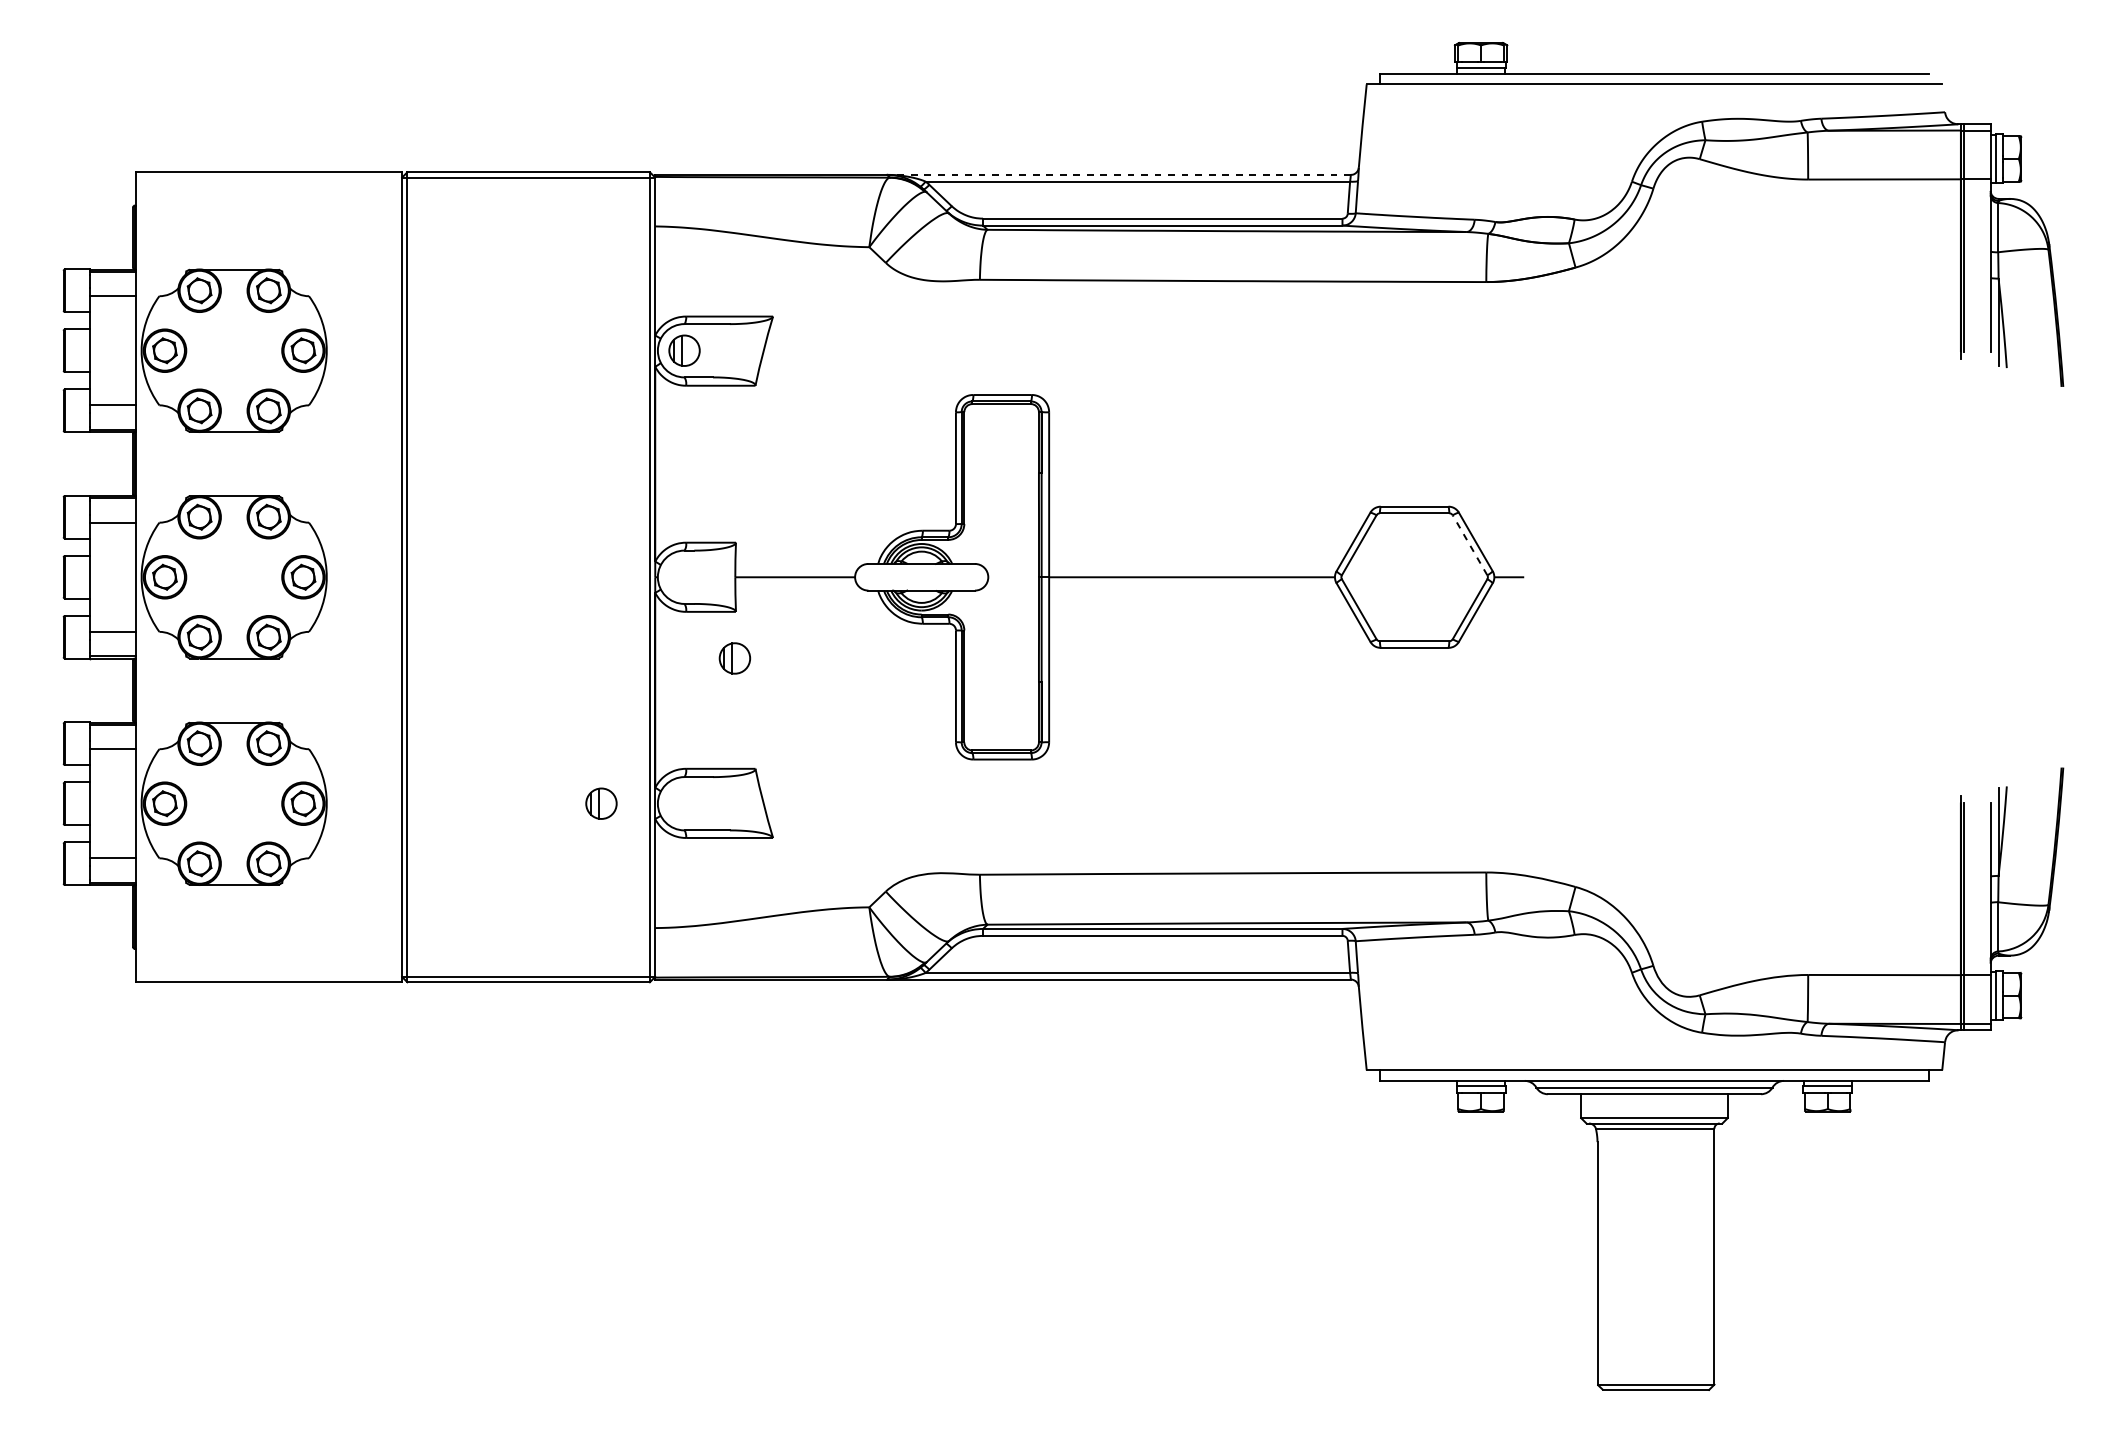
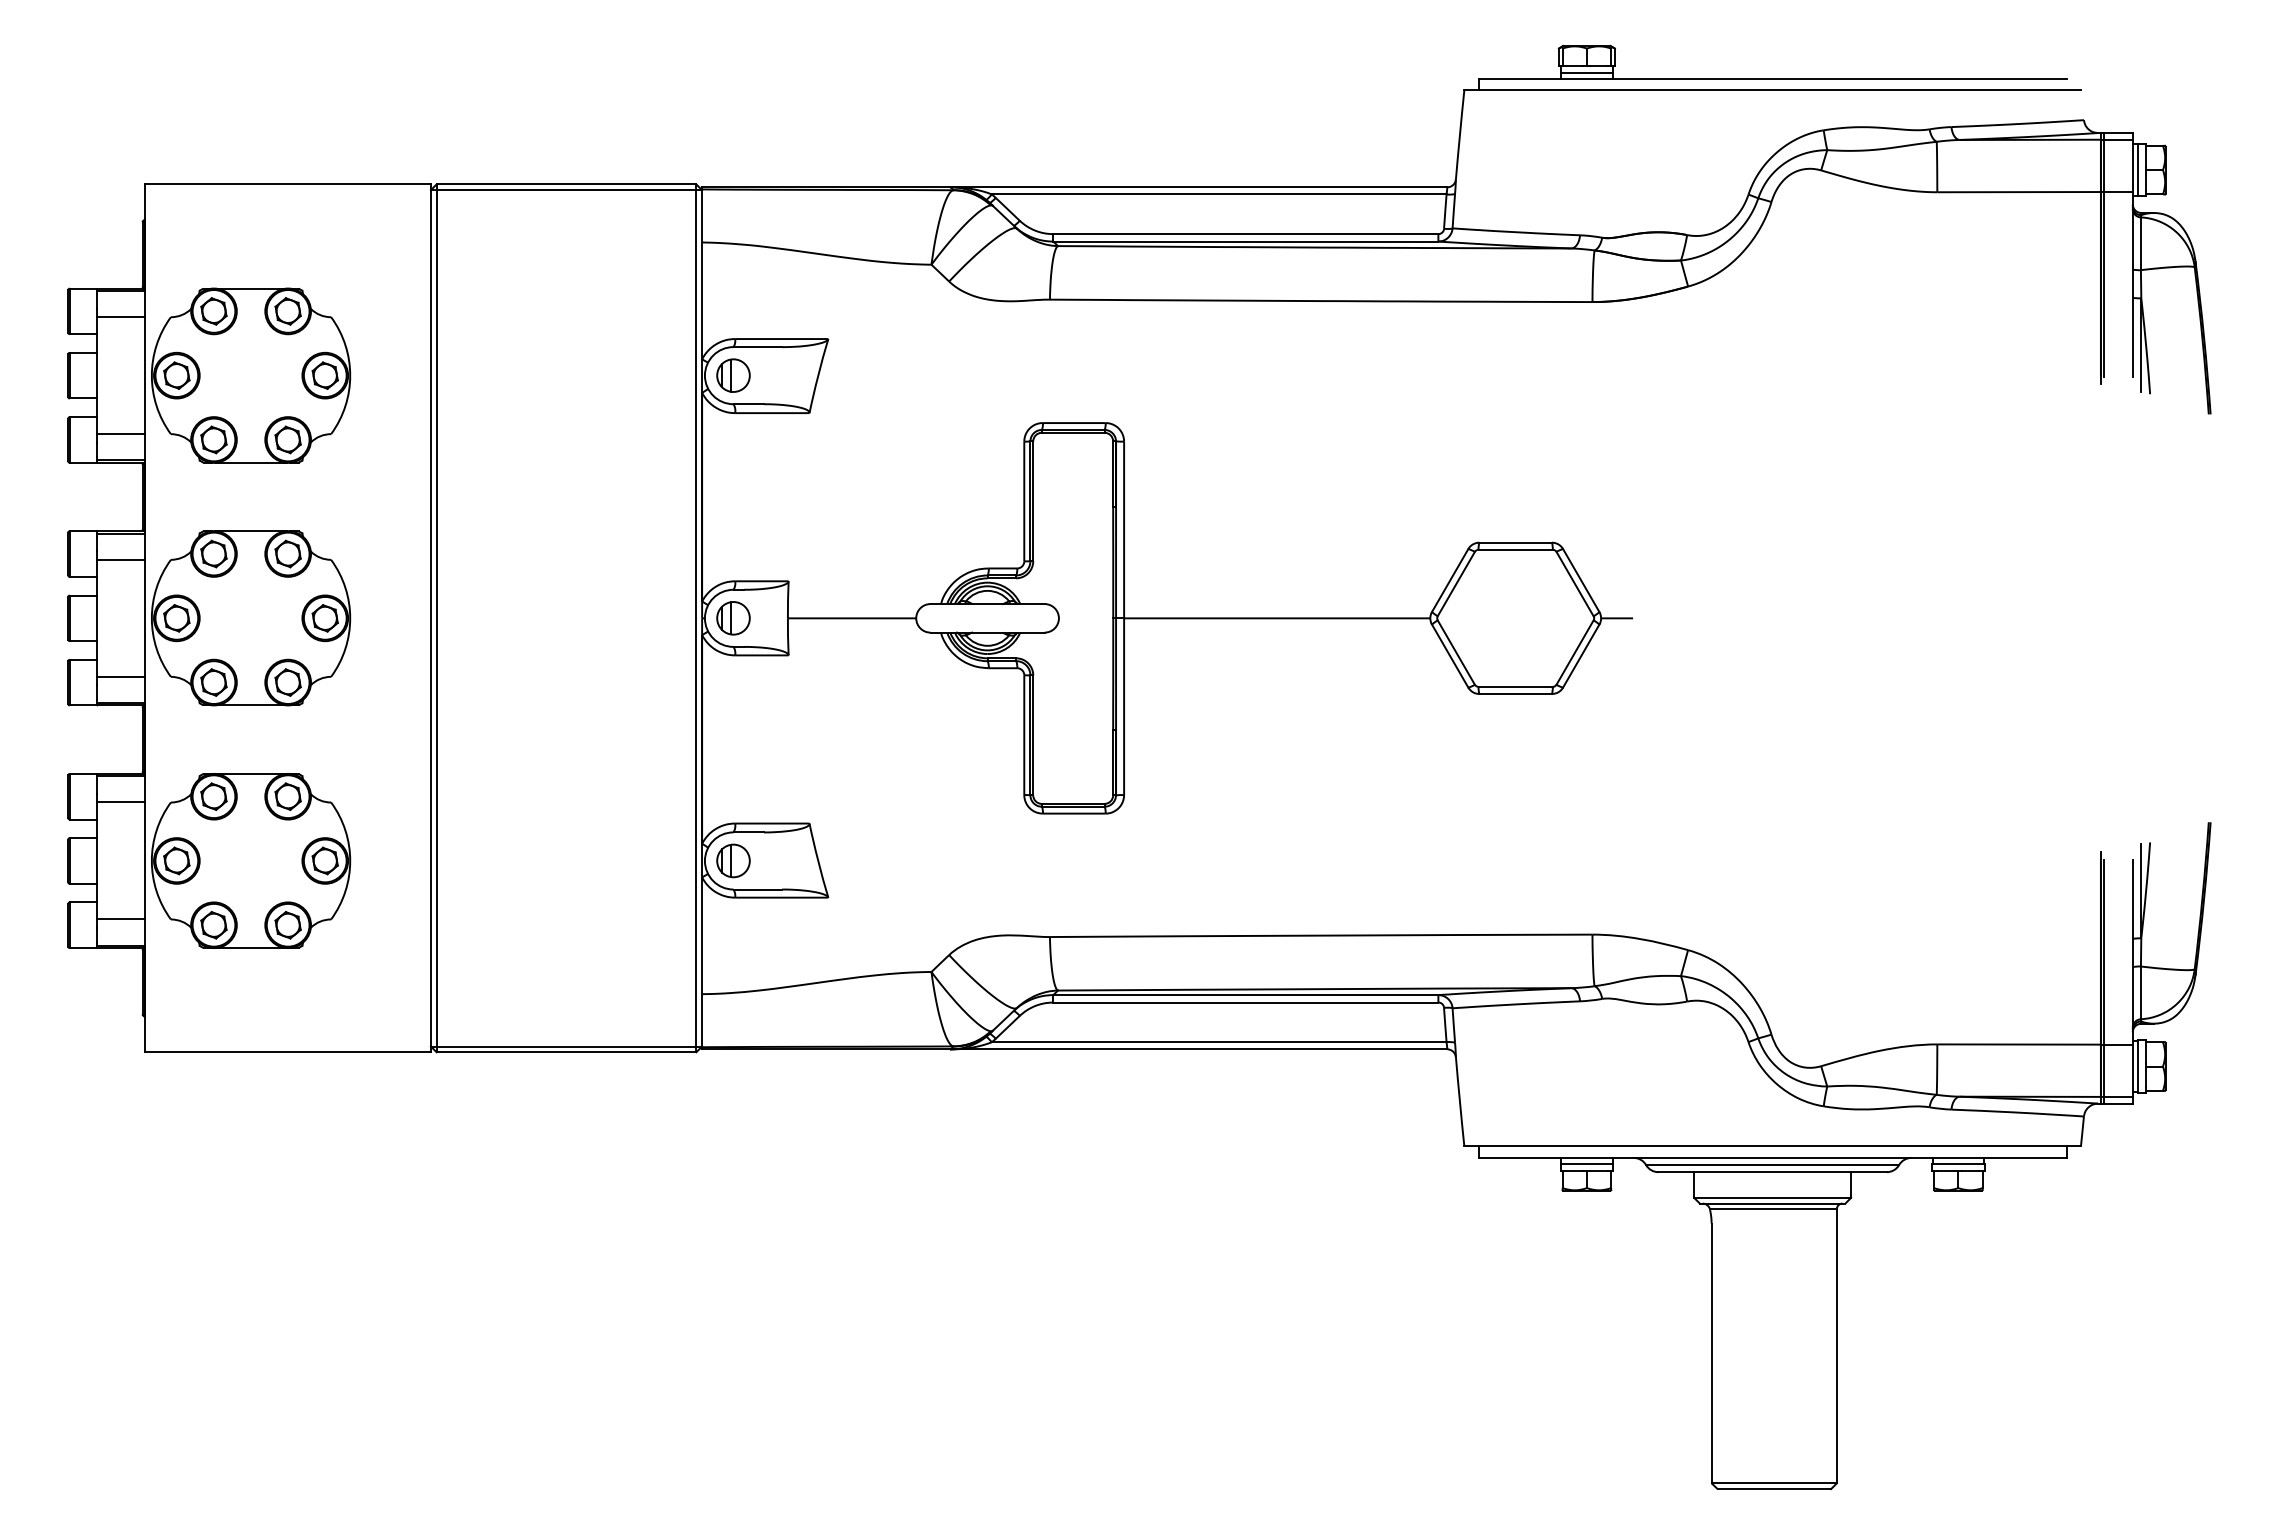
line: (1118, 175) -> (1198, 187), dashed -> solid
line: (1469, 544) -> (1574, 583), dashed -> solid
part: (734, 658) -> (733, 618), moved
part: (601, 803) -> (733, 860), moved

